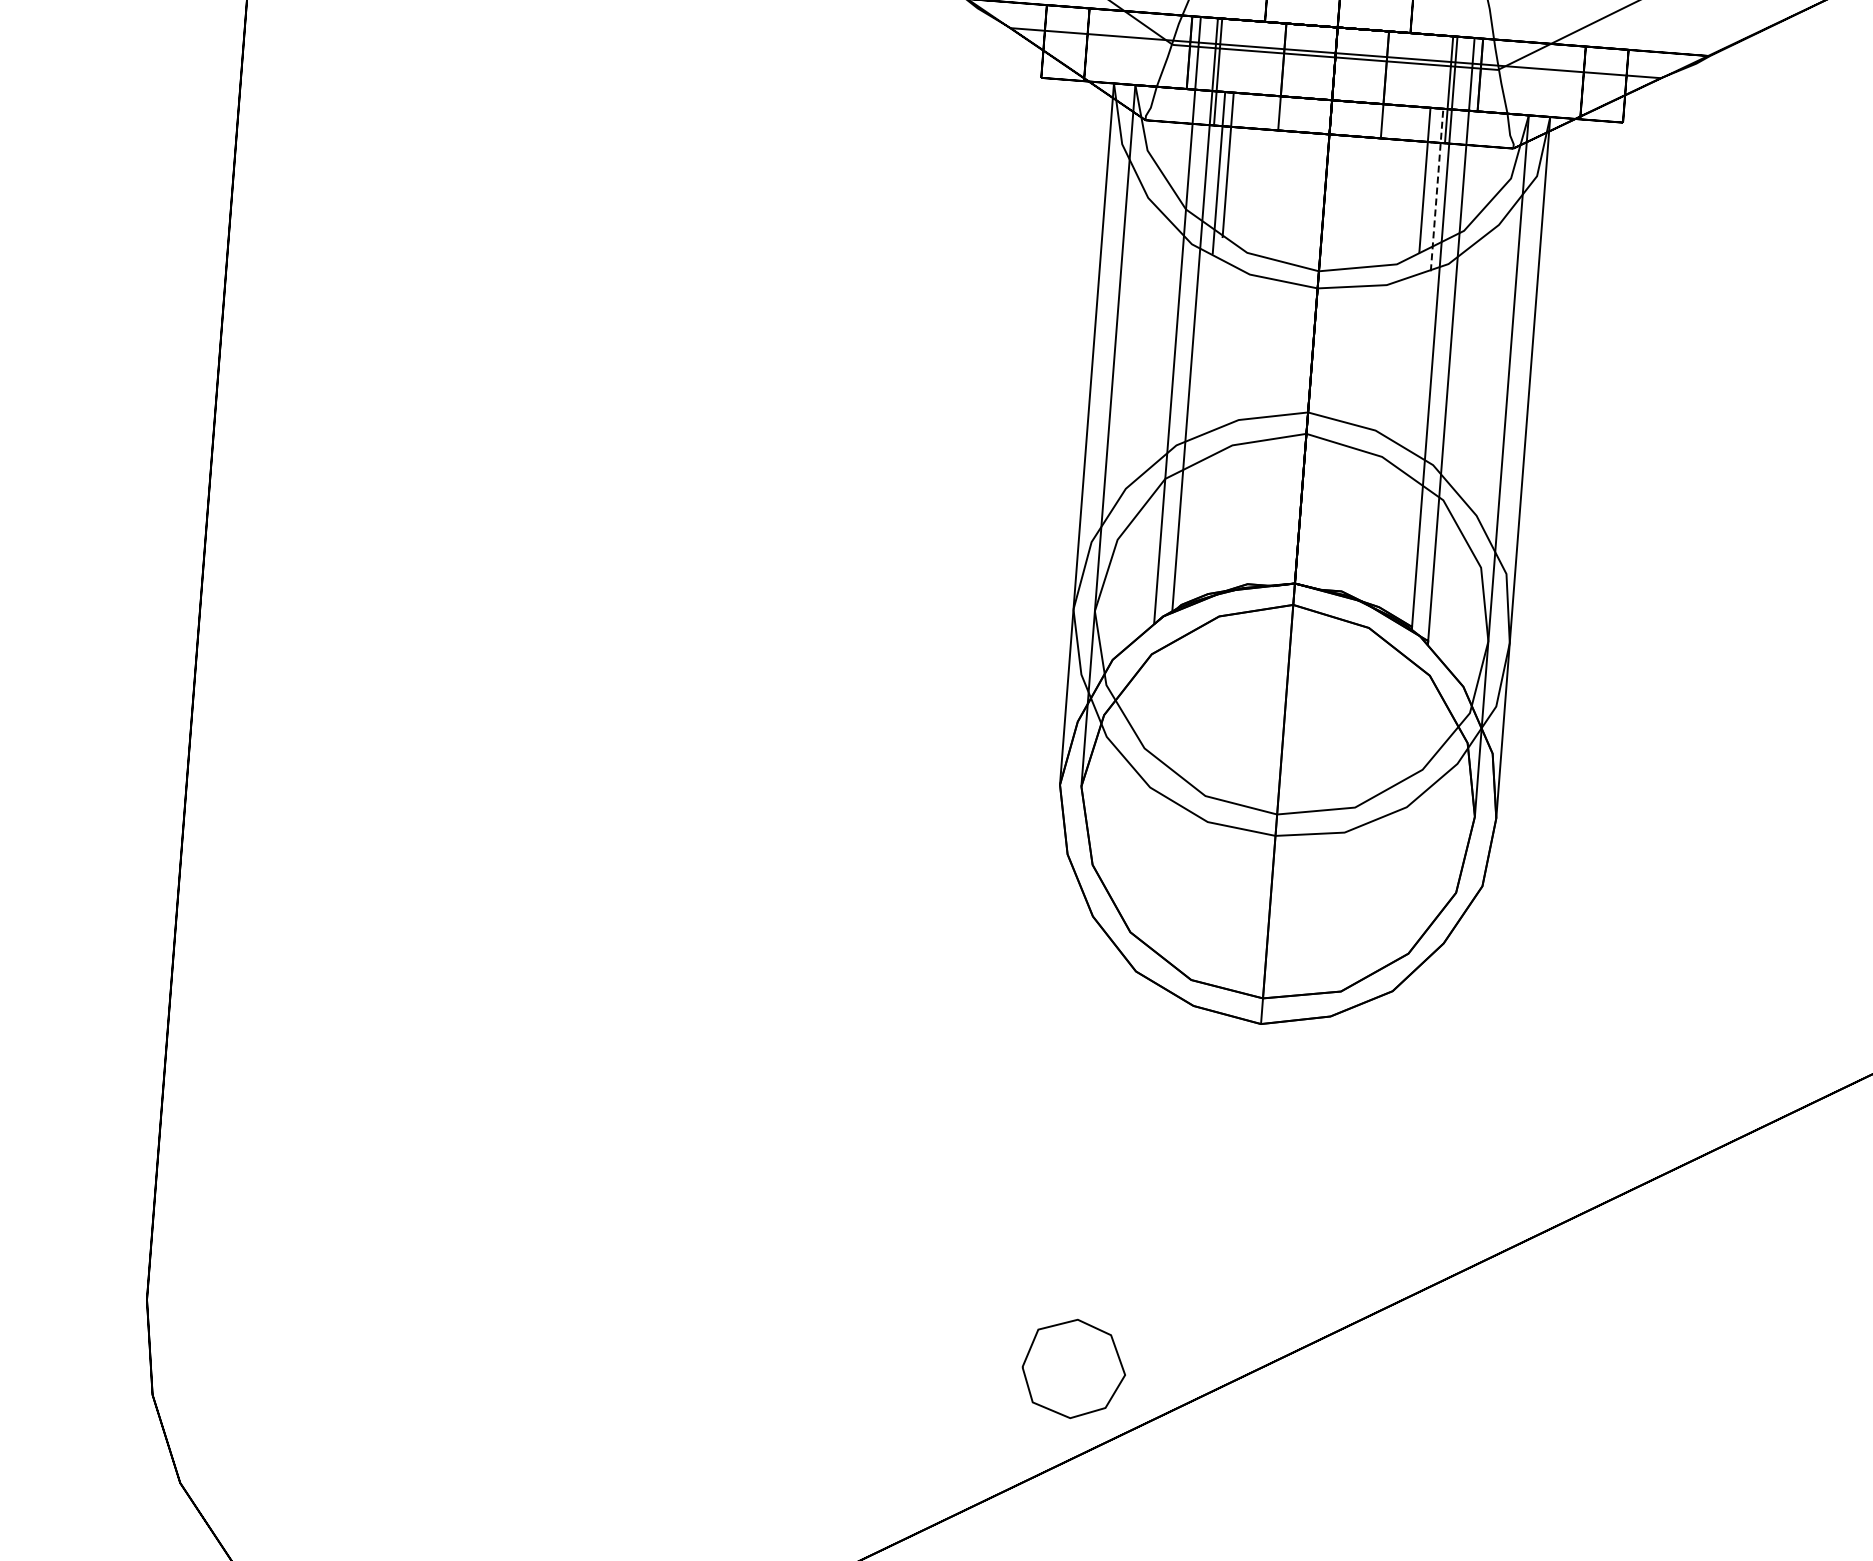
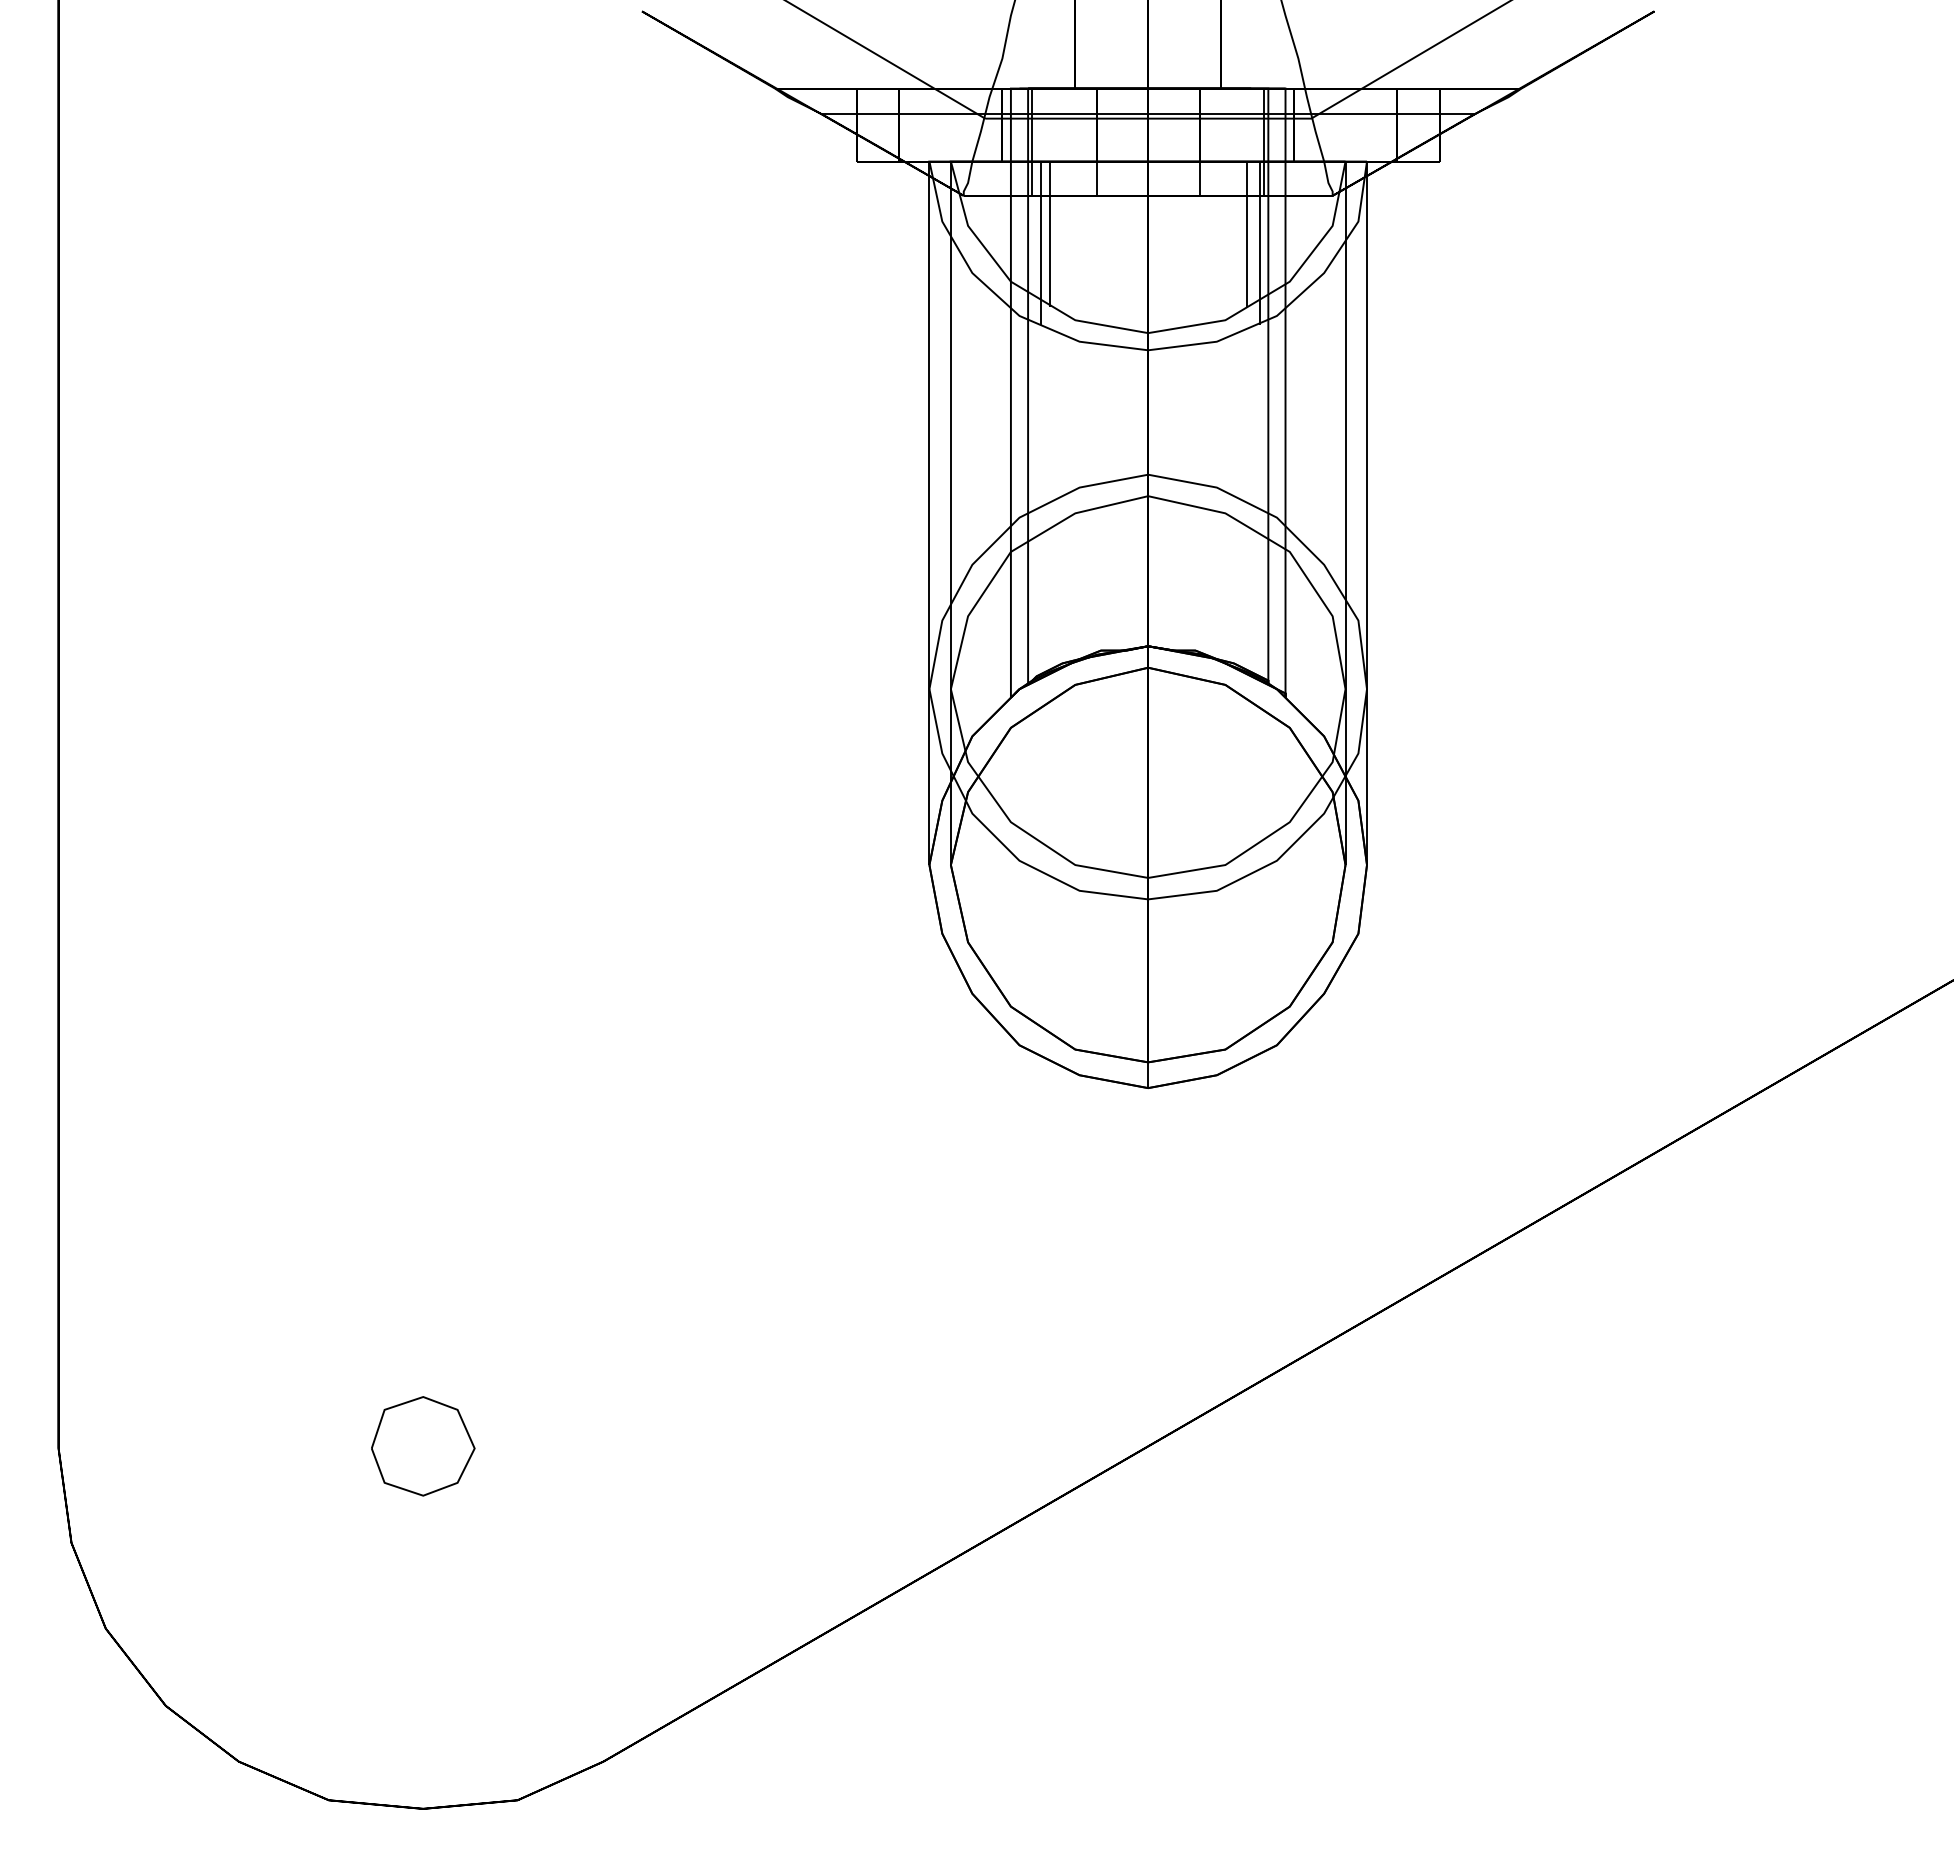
line: (1436, 189) -> (1259, 242), dashed -> solid
part: (1074, 1369) -> (423, 1446), moved

